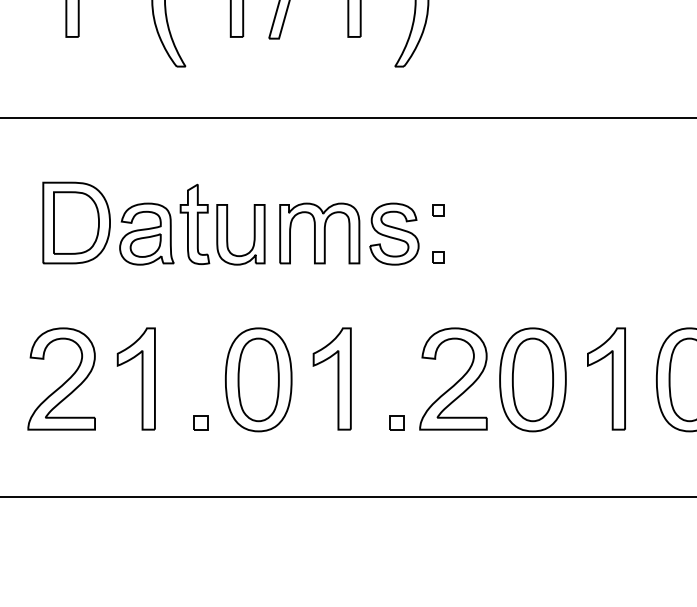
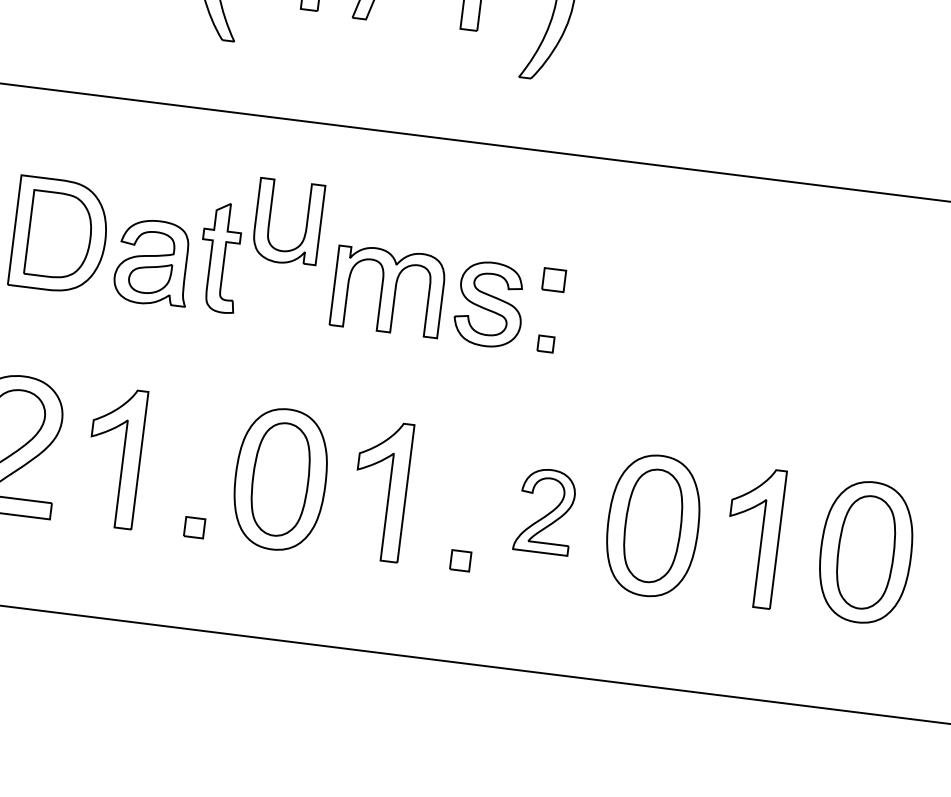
part: (438, 210) -> (553, 279), size x1.4
part: (228, 237) -> (270, 223), moved
part: (453, 378) -> (545, 510), size x0.6

